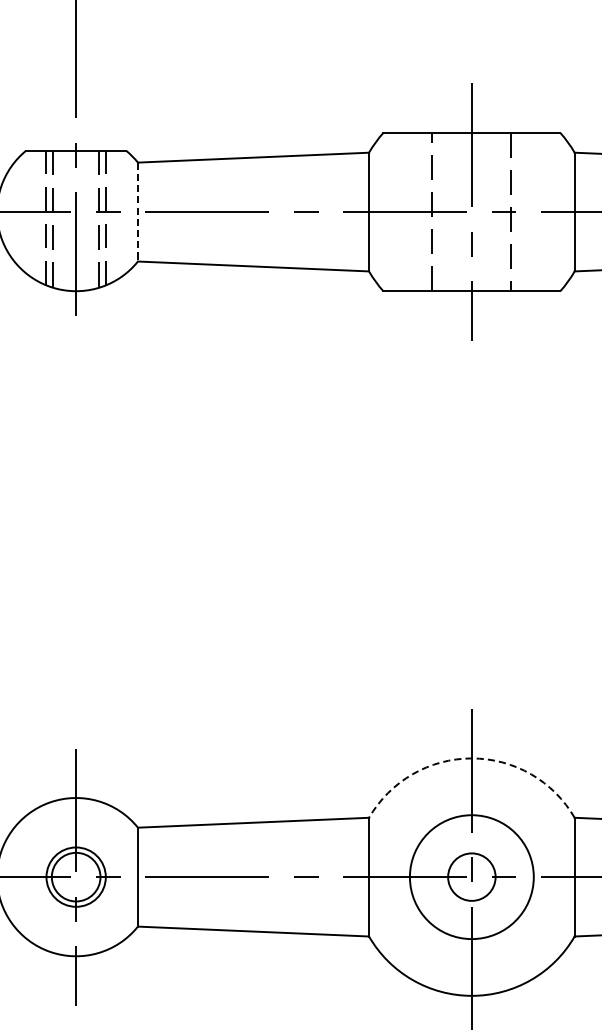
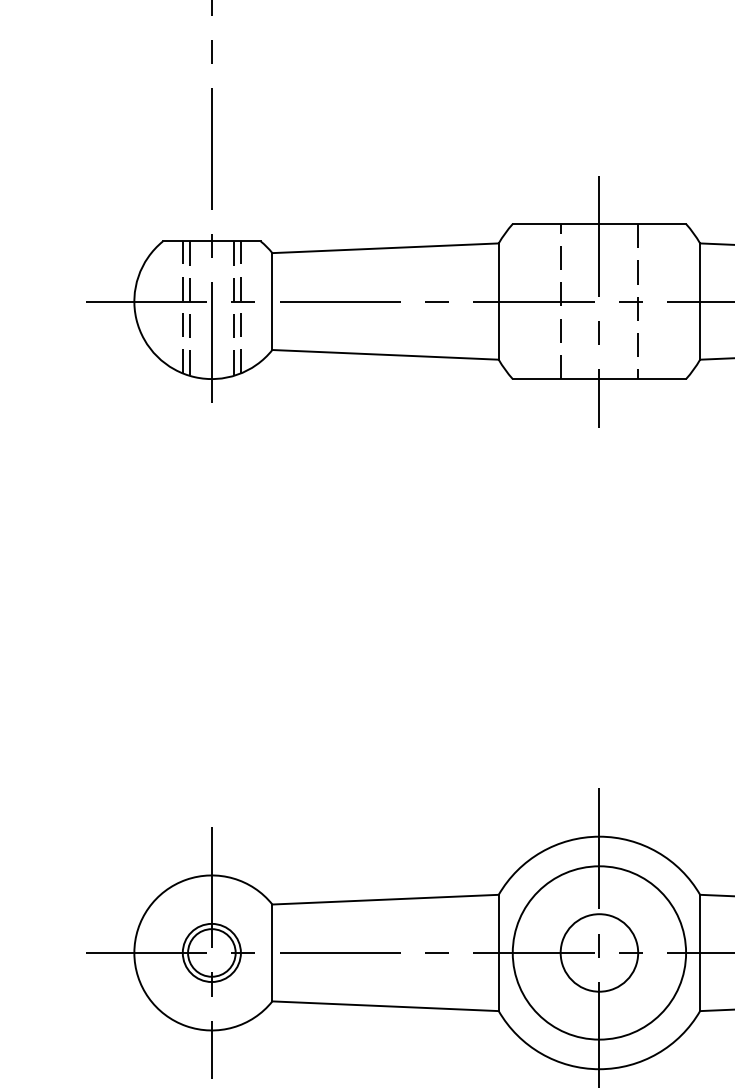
line: (138, 213) -> (272, 302), dashed -> solid
arc: (471, 758) -> (599, 836), dashed -> solid
circle: (471, 876) -> (599, 952), size x1.43
circle: (471, 876) -> (599, 952), size x1.67

